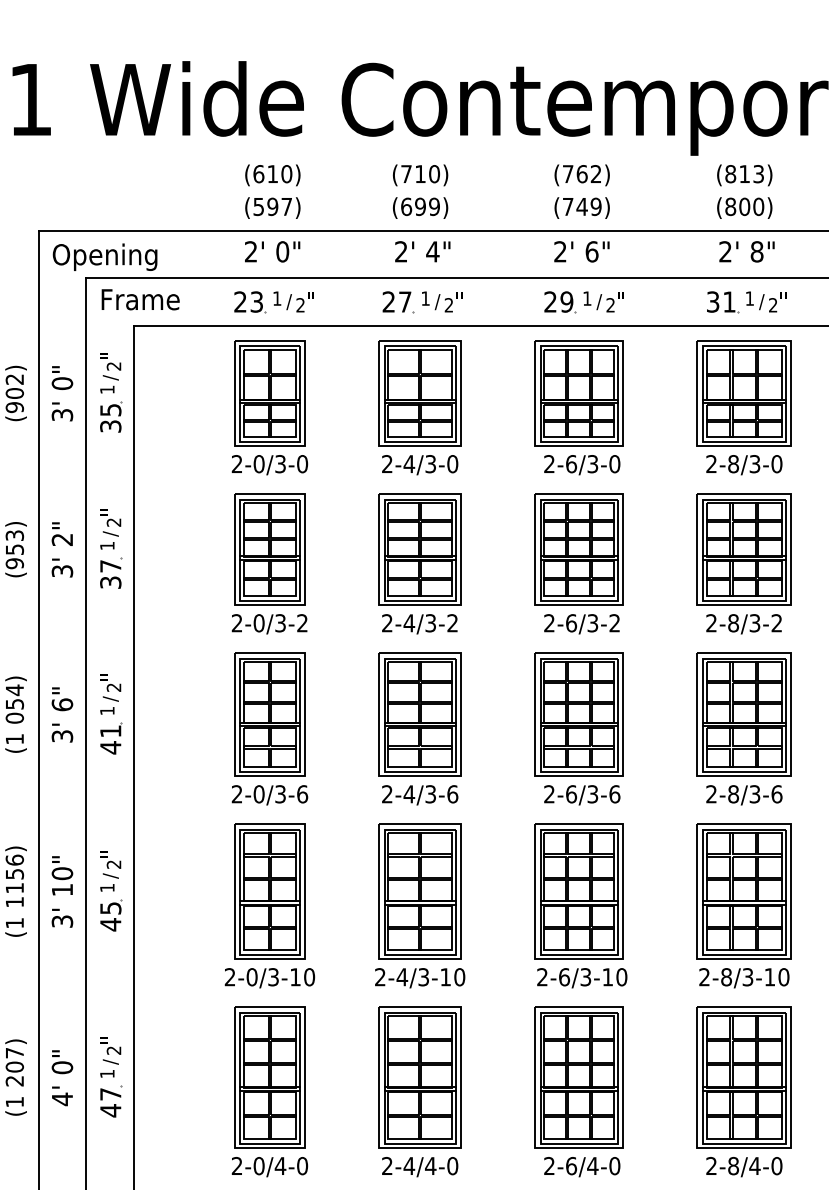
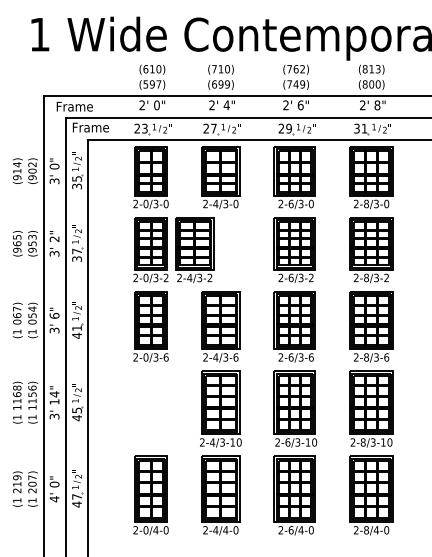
text: (105, 256) -> (74, 107), Opening -> Frame
part: (419, 564) -> (194, 250), moved
text: (62, 873) -> (54, 394), 10" -> 14"
part: (268, 904) -> (150, 408), removed

